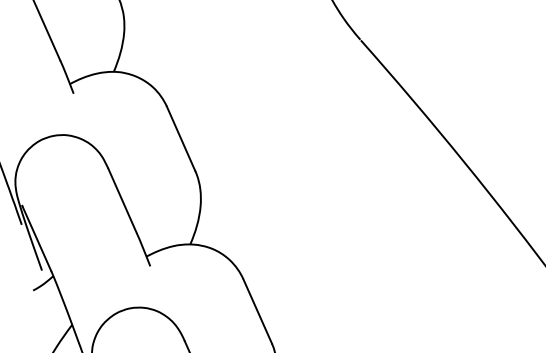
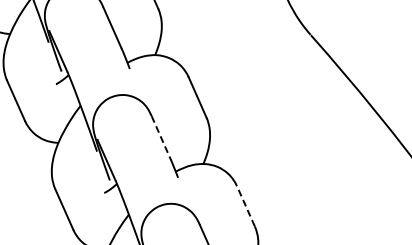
line: (122, 200) -> (160, 136), solid -> dashed
line: (257, 310) -> (245, 205), solid -> dashed

